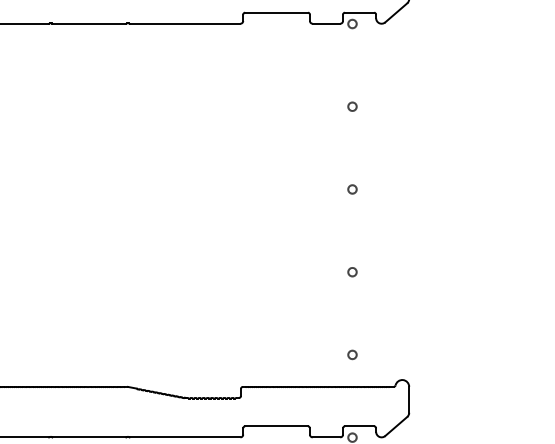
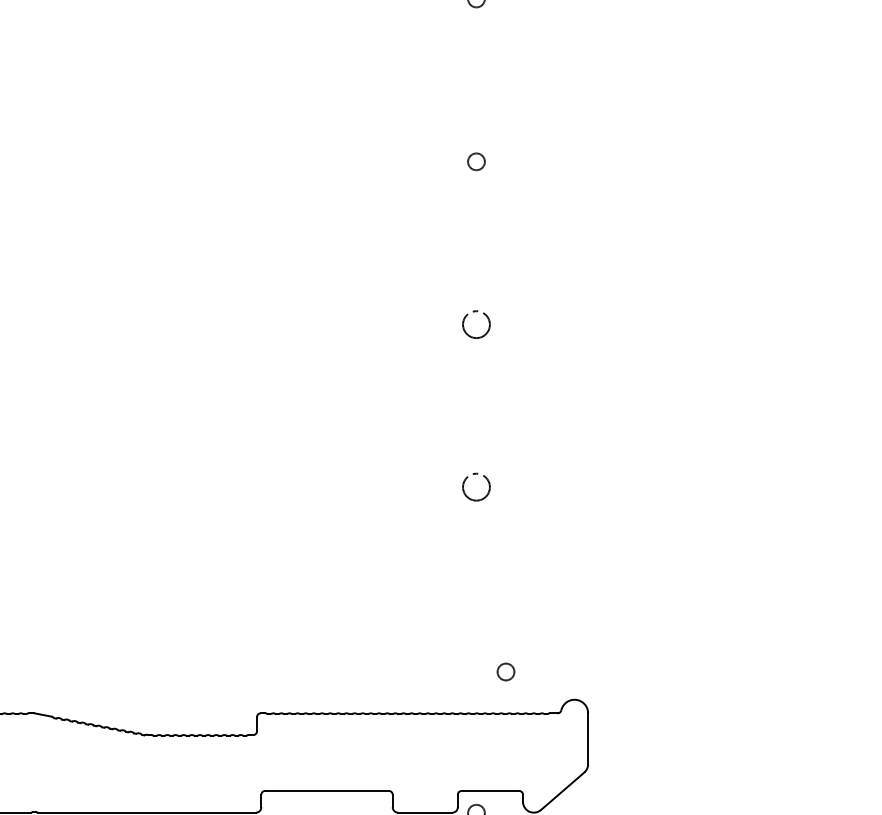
circle: (352, 189) -> (476, 324), size x1.6
circle: (352, 272) -> (476, 488), size x1.6
circle: (352, 354) -> (506, 671), moved

